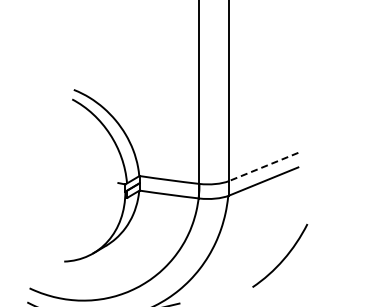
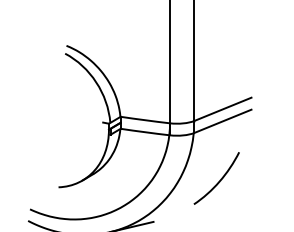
line: (263, 167) -> (222, 109), dashed -> solid
curve: (283, 258) -> (219, 180), moved

